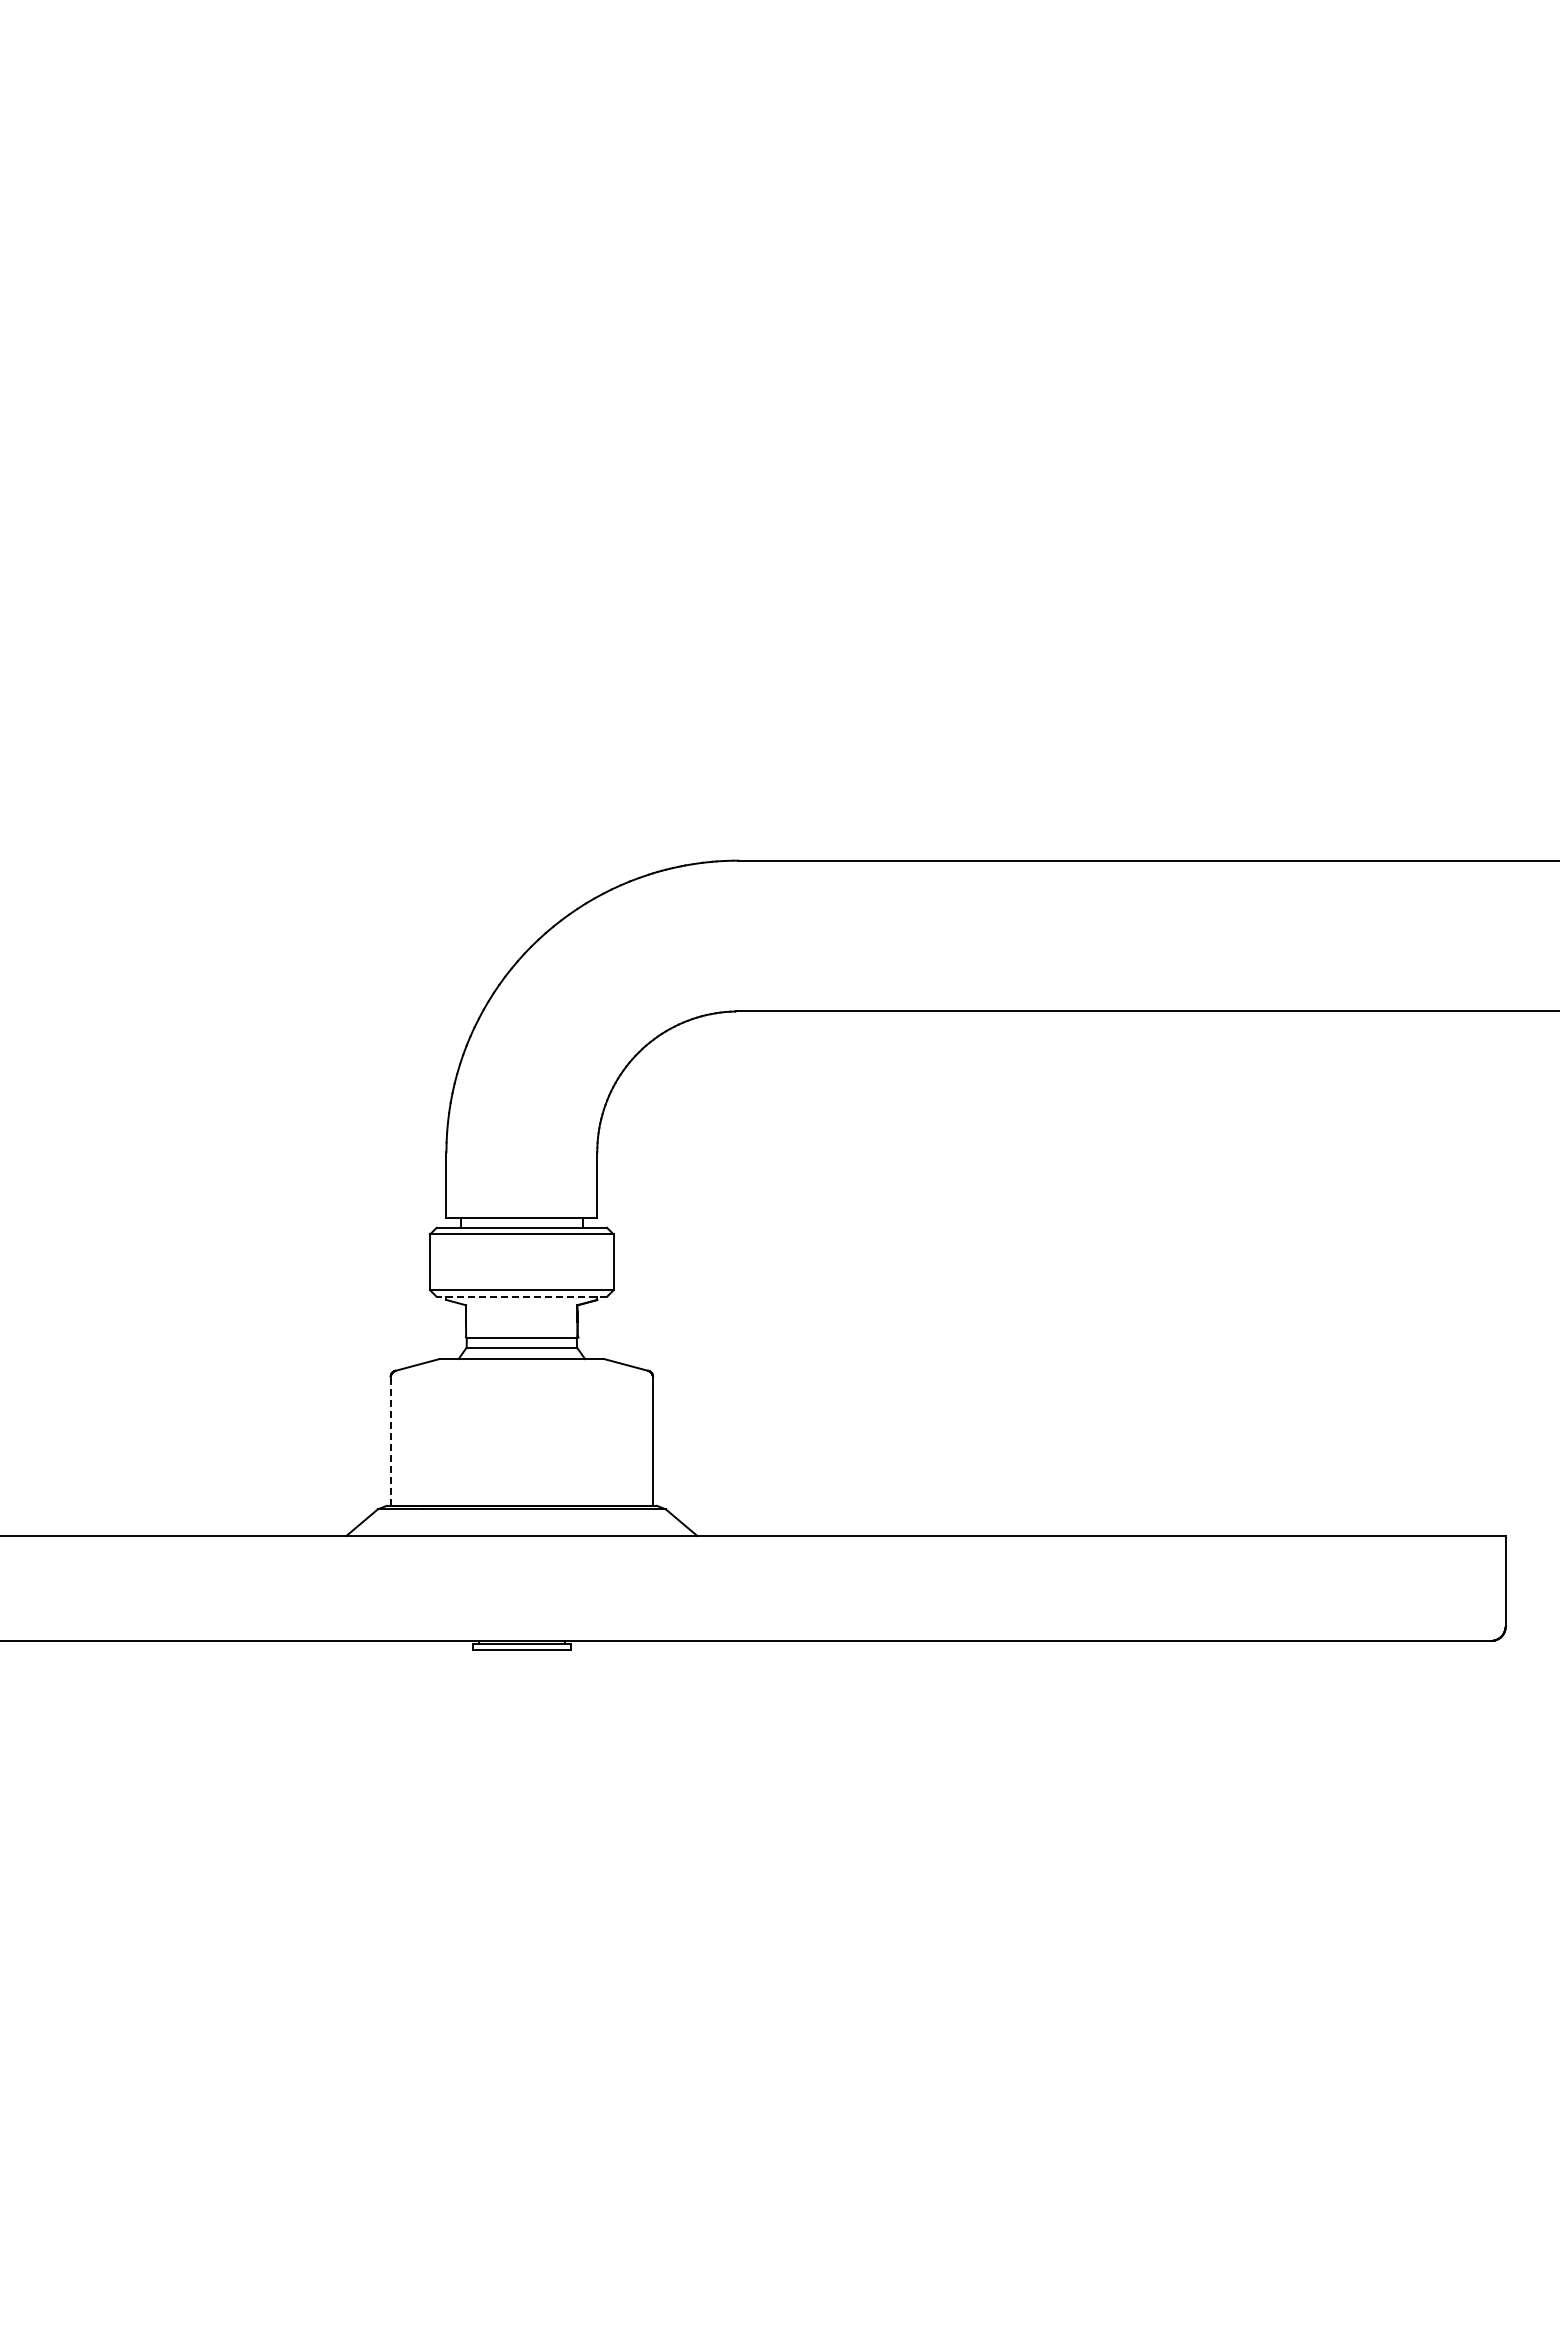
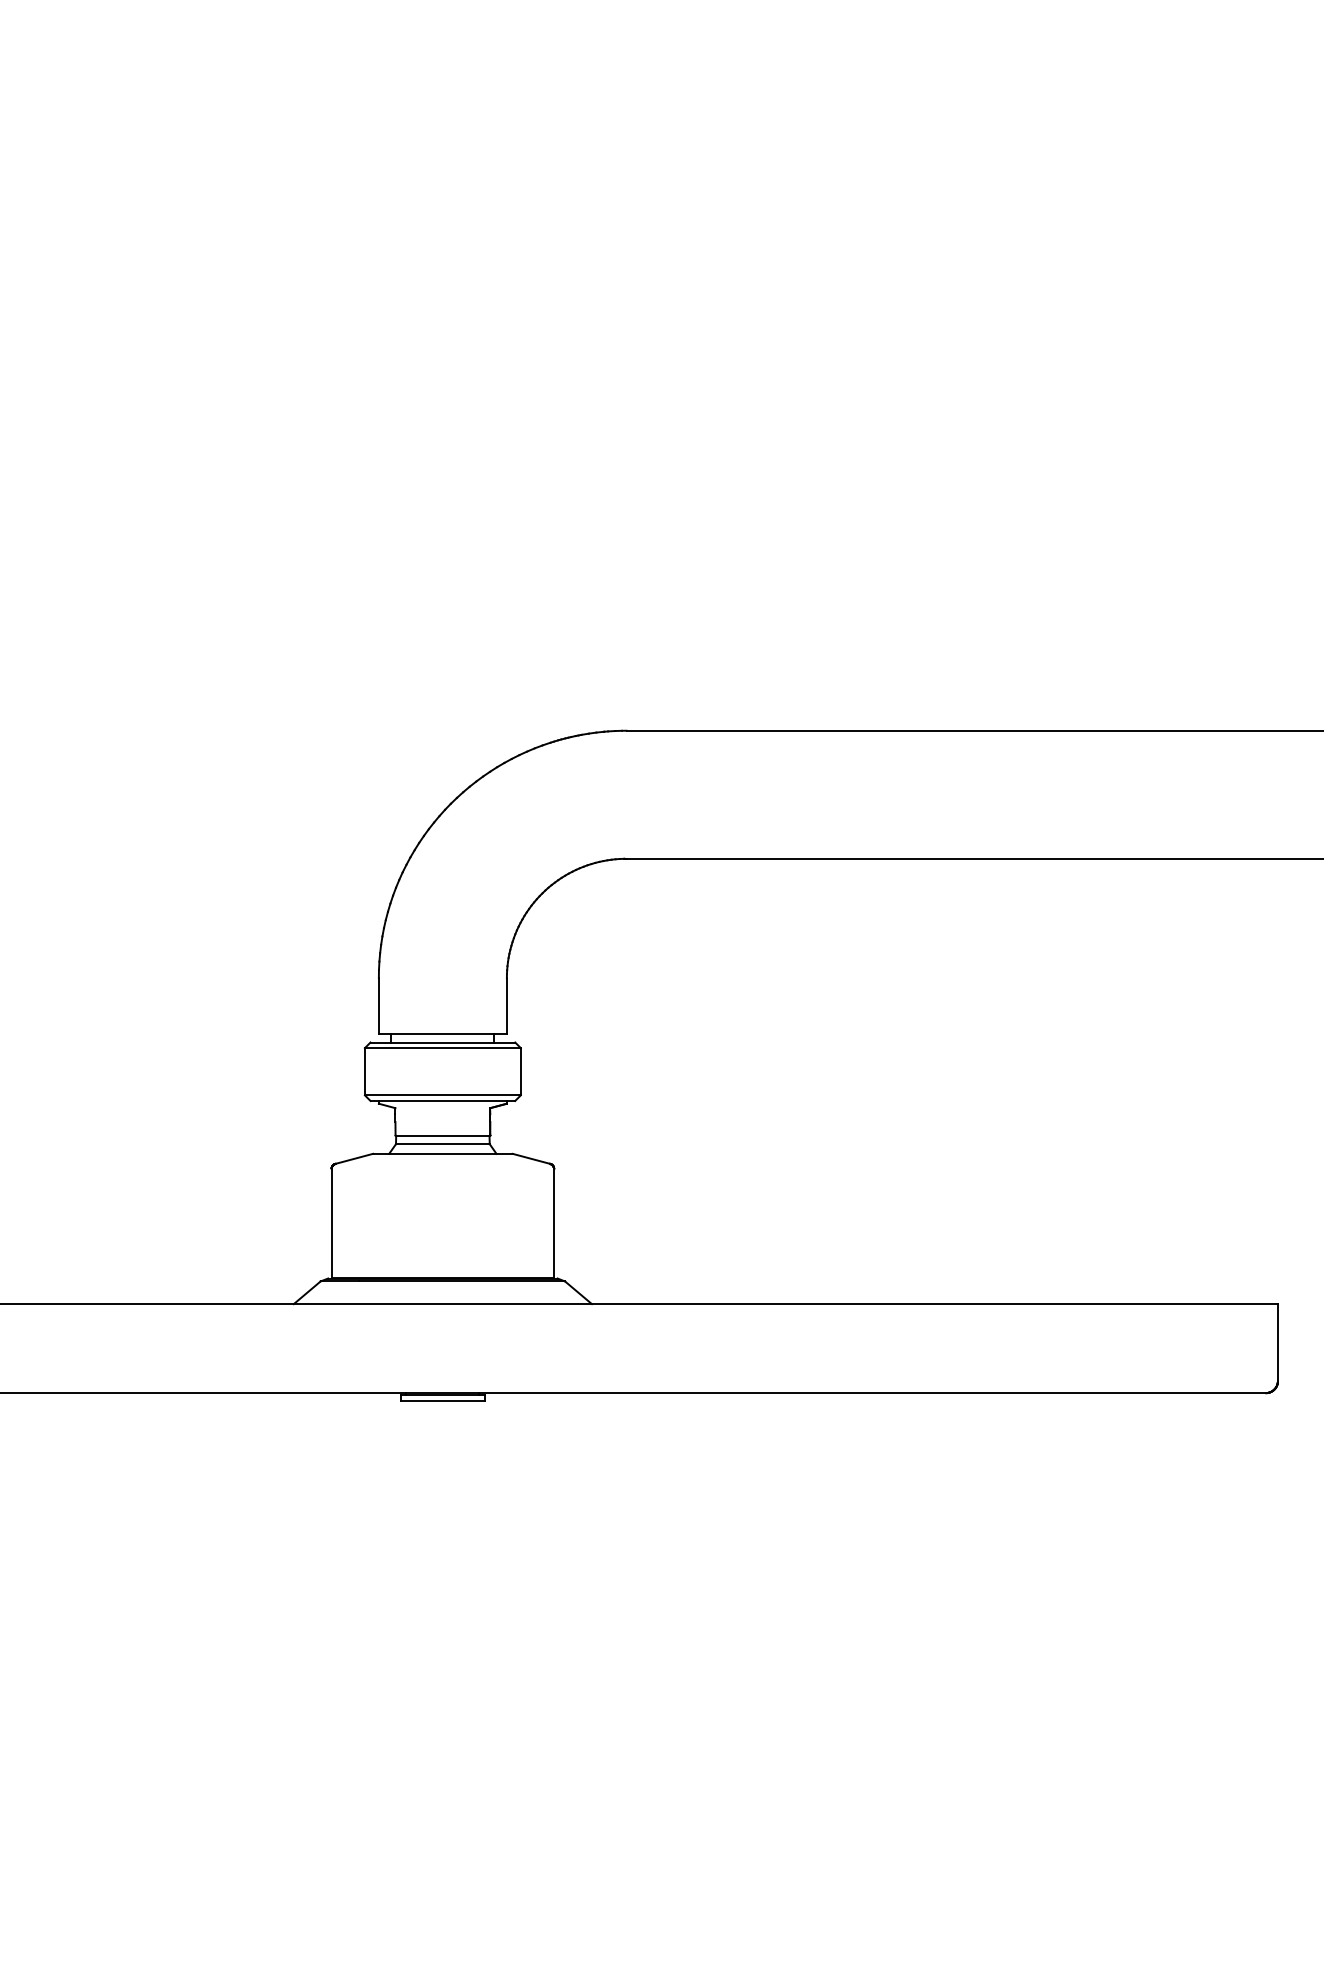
line: (521, 1296) -> (442, 1100), dashed -> solid
line: (390, 1440) -> (331, 1222), dashed -> solid

